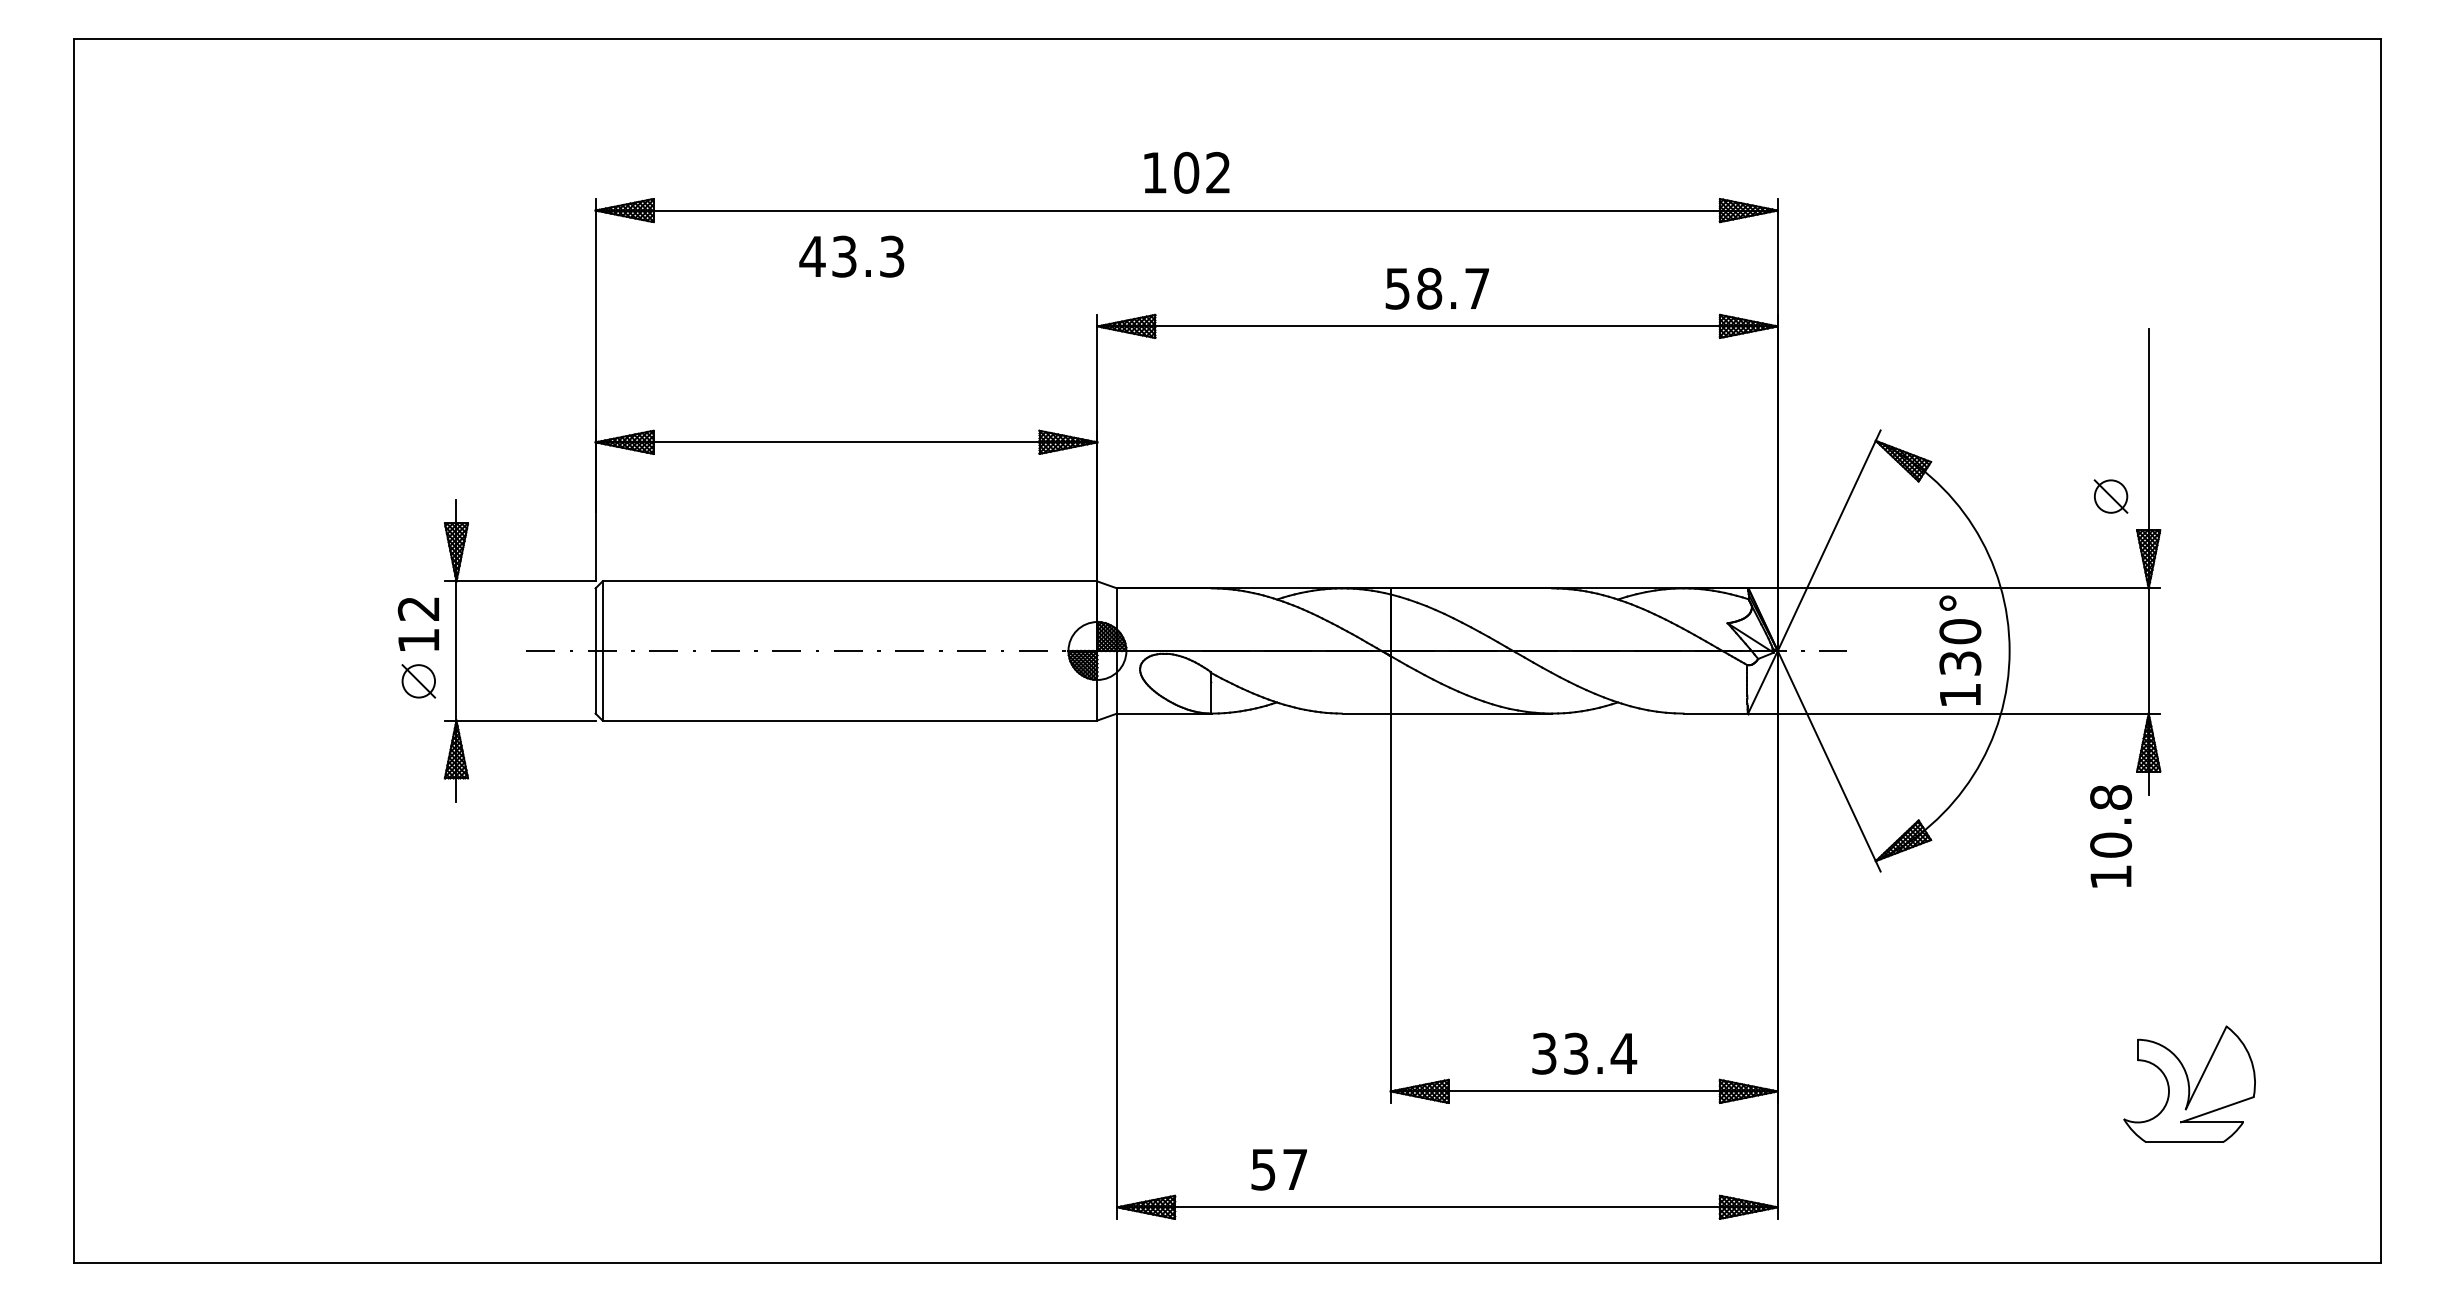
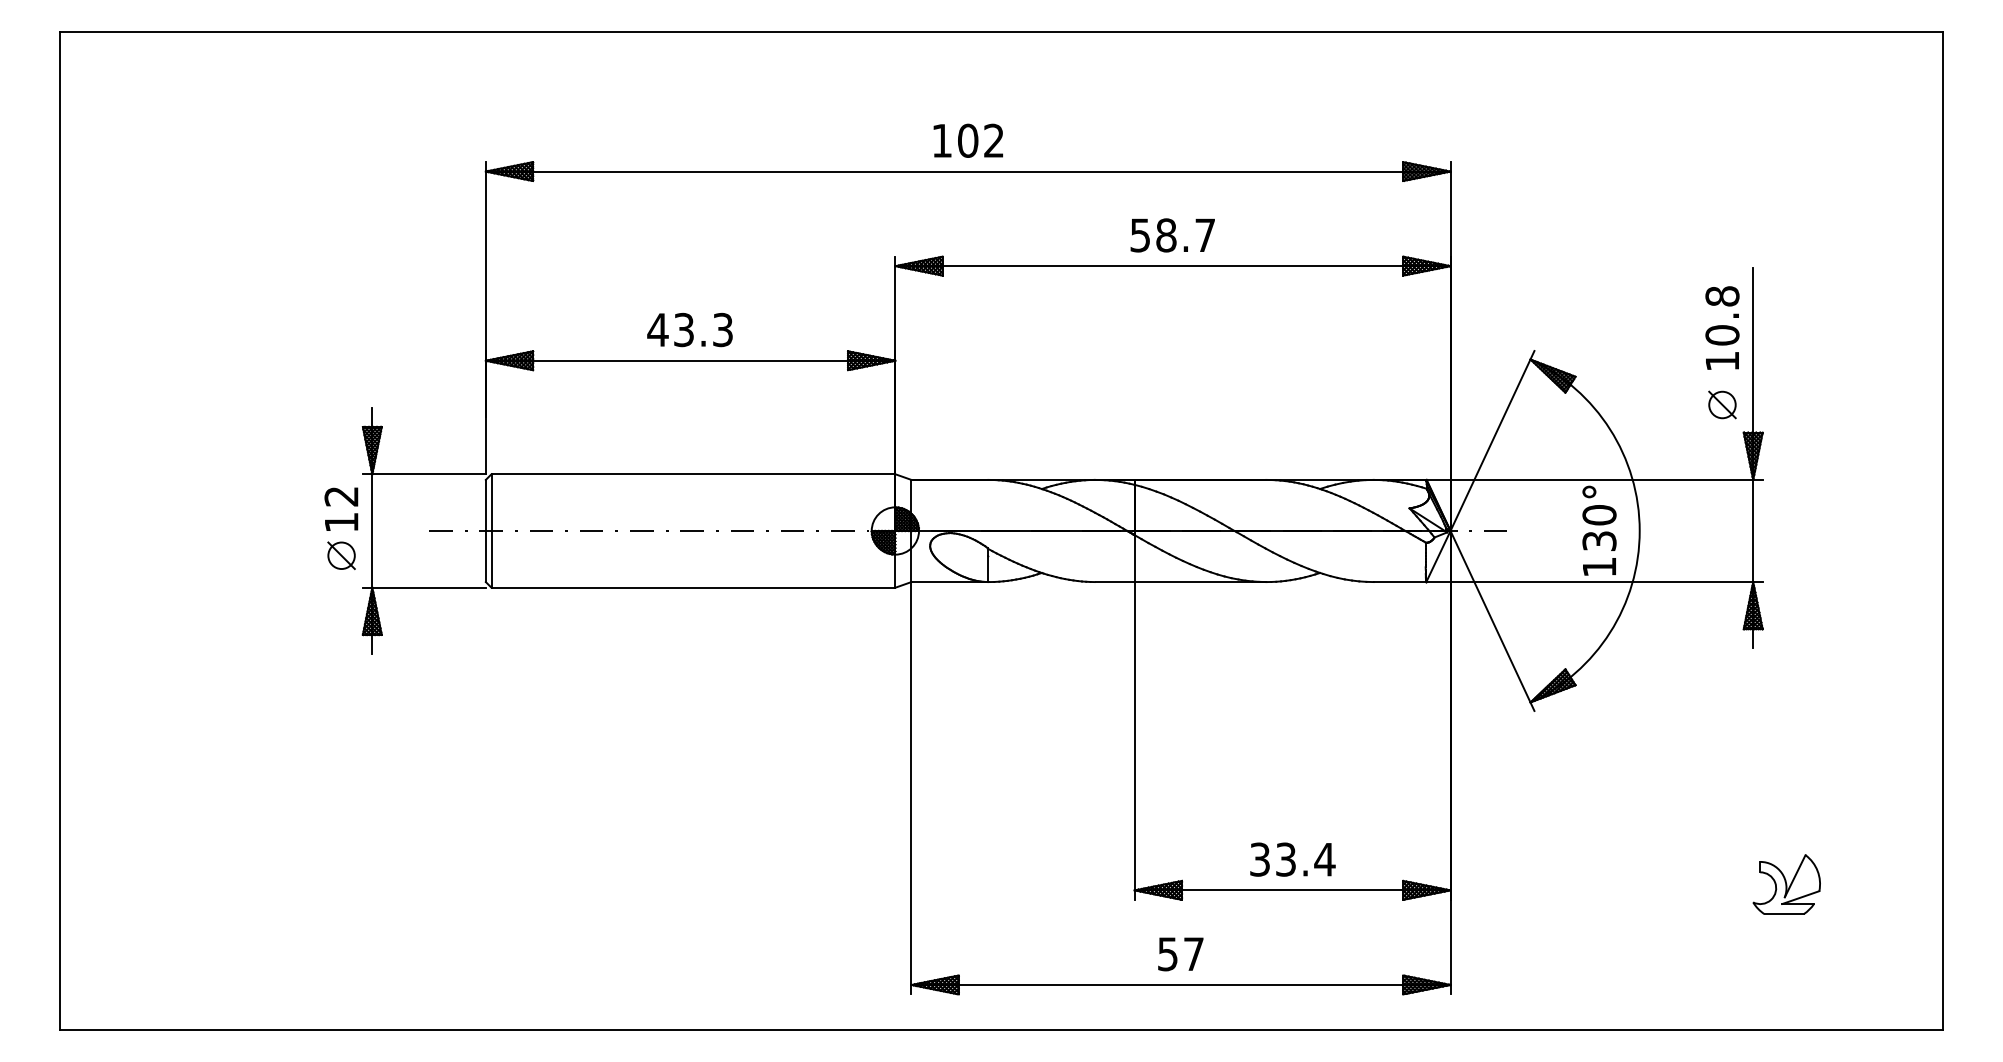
text: (851, 256) -> (689, 329), moved
text: (2110, 836) -> (1722, 328), moved
part: (2189, 1084) -> (1786, 884), size x0.62
text: (1278, 1169) -> (1180, 954), moved

